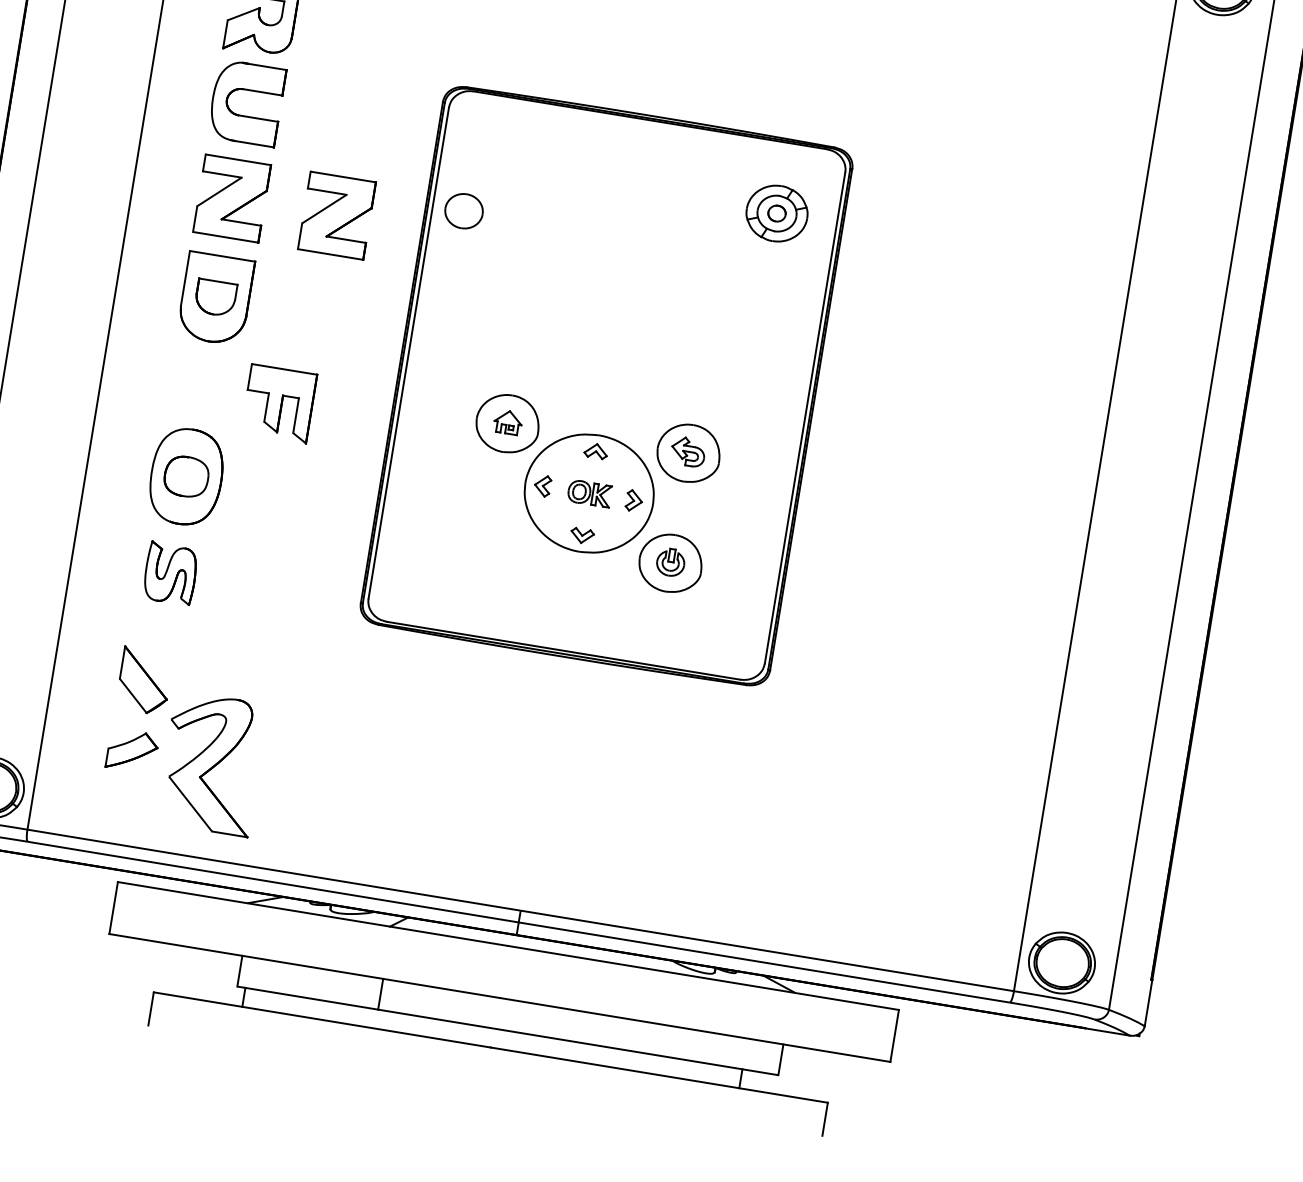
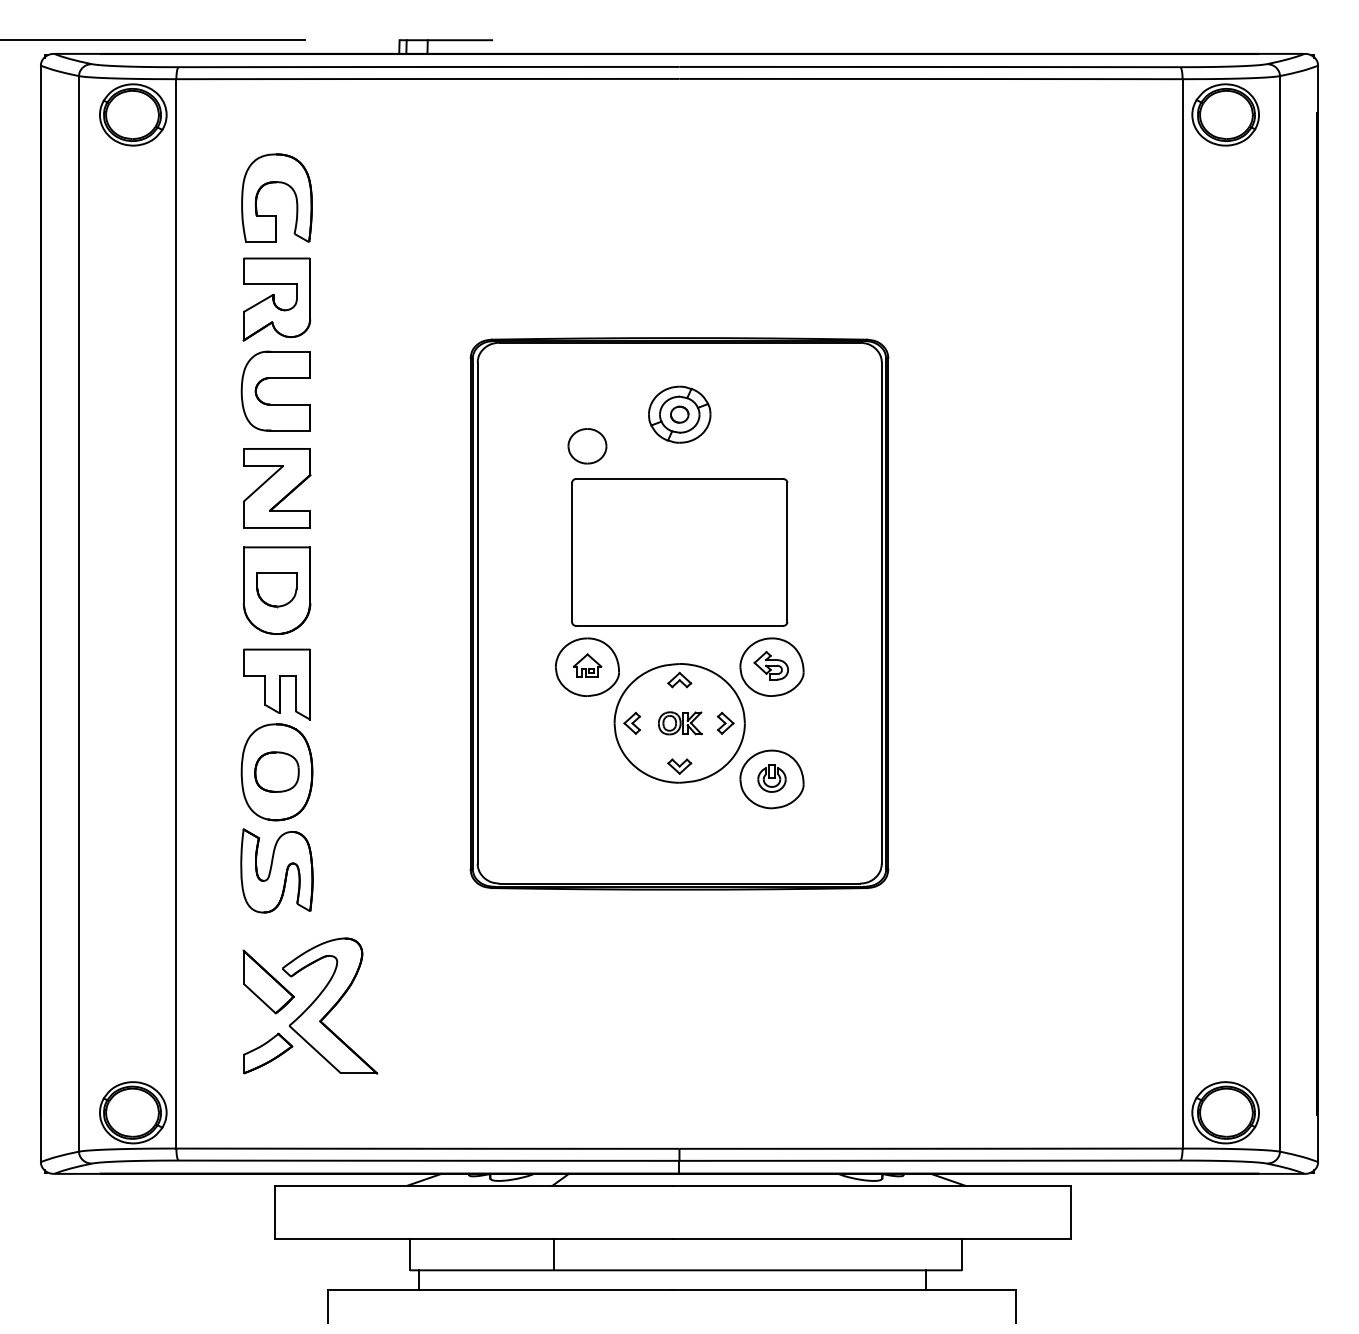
part: (464, 211) -> (587, 446), moved
part: (776, 213) -> (679, 414), moved
part: (337, 215) -> (384, 488), removed
part: (616, 326) -> (679, 552), added
part: (278, 403) -> (276, 684), moved
part: (170, 573) -> (276, 870), size x1.43
part: (212, 763) -> (330, 1005), moved

